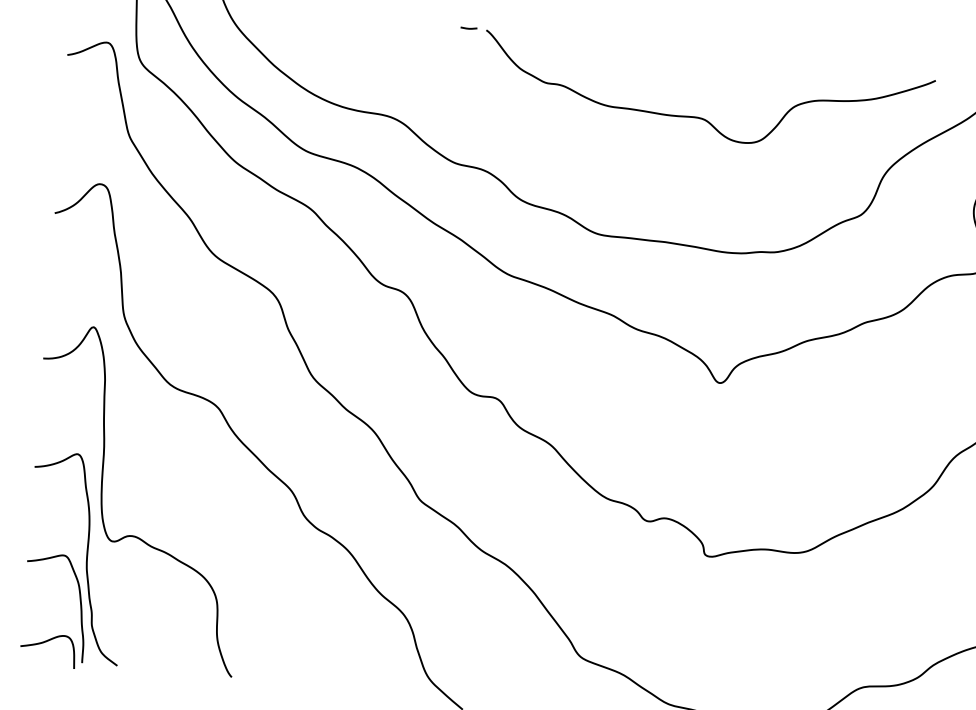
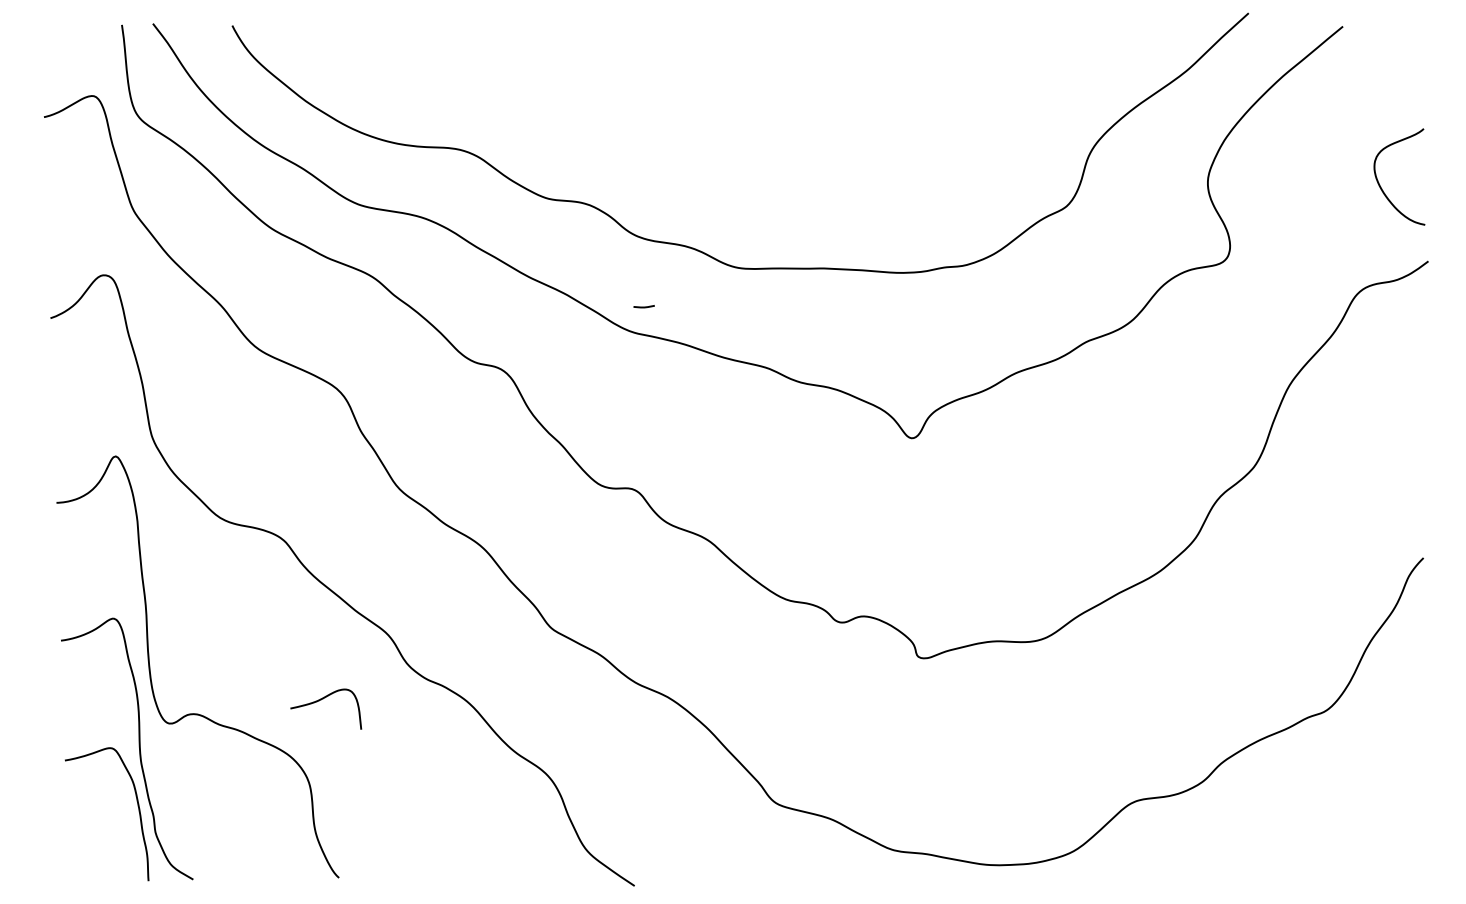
line: (468, 27) -> (643, 306), moved
curve: (701, 117) -> (851, 106), removed
curve: (45, 642) -> (321, 700), moved

